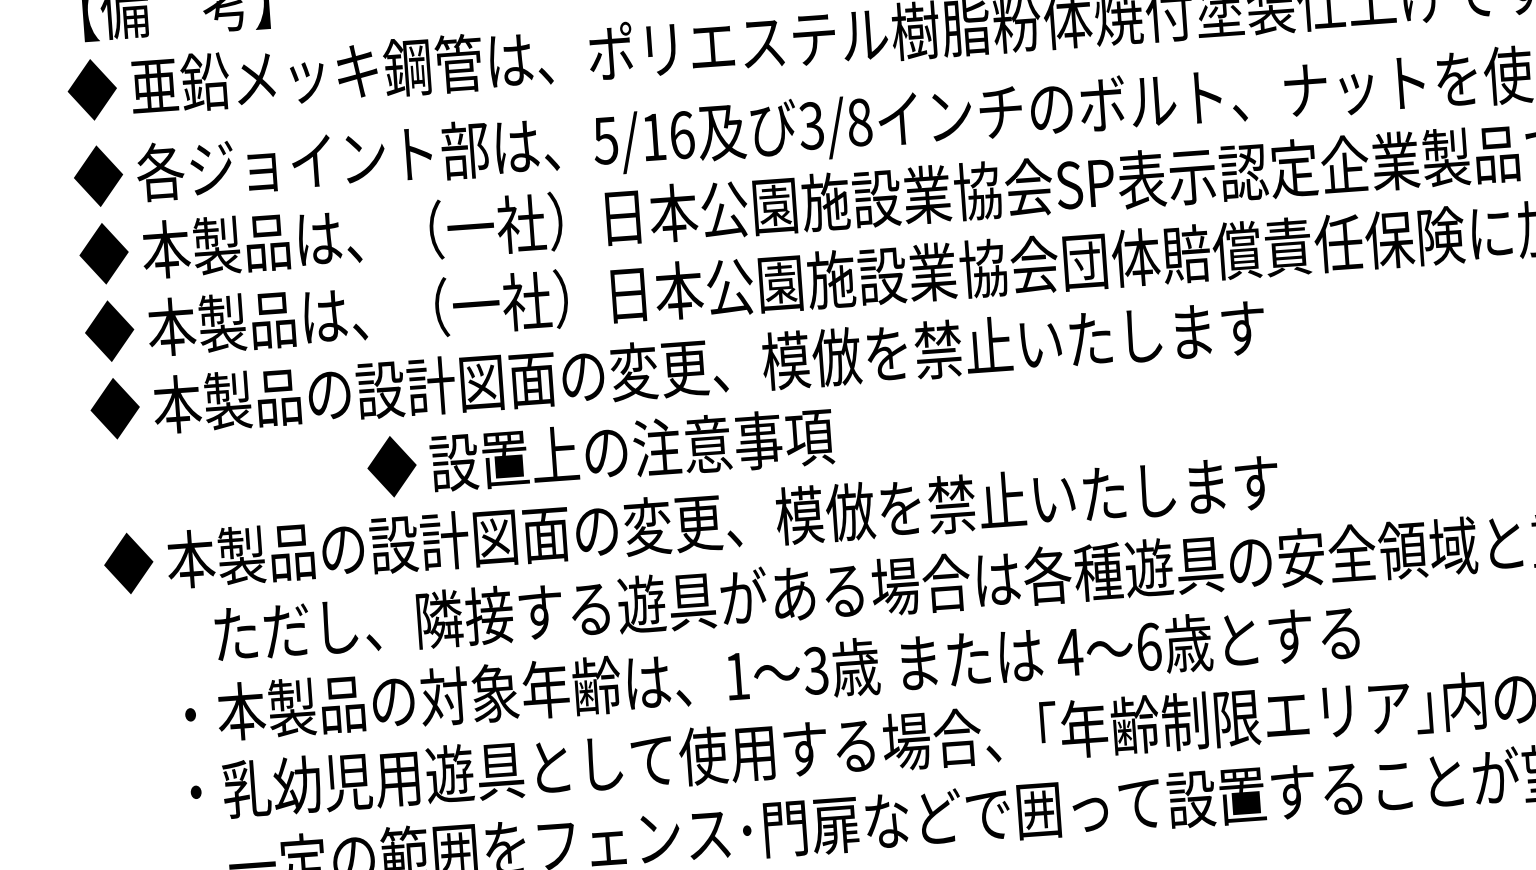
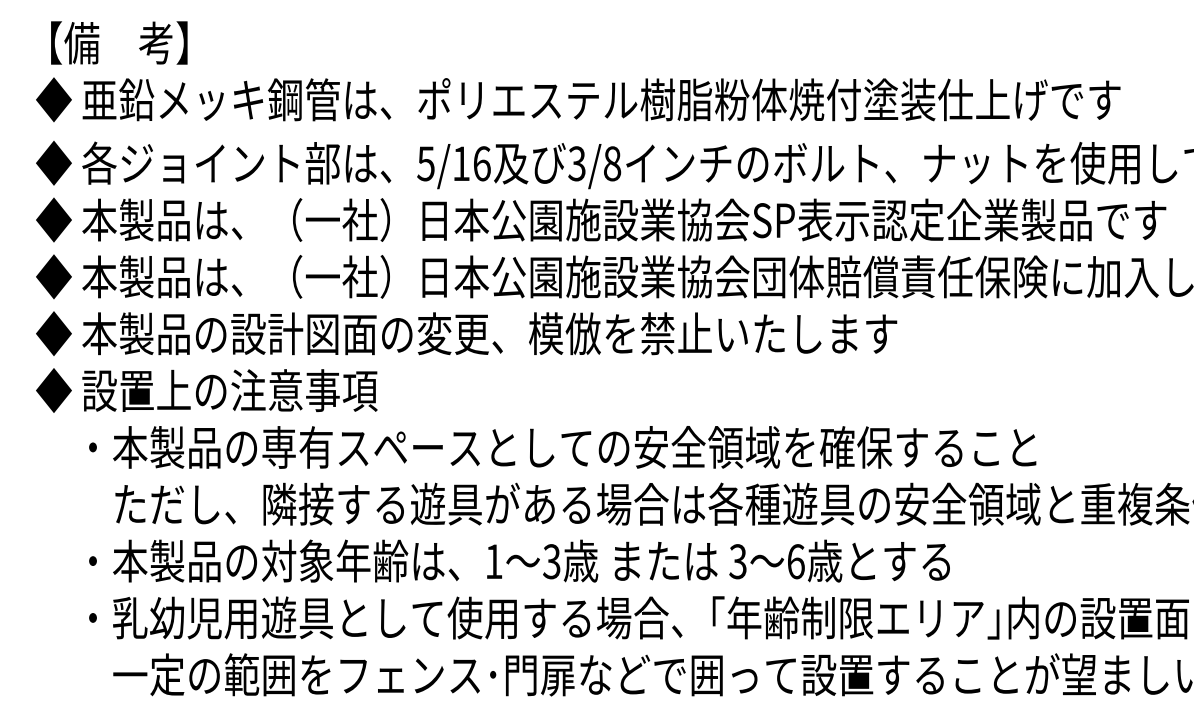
text: (599, 451) -> (206, 390), moved
text: (784, 516) -> (536, 447), ◆ 本製品の設計図面の変更、模倣を禁止いたします -> ・本製品の専有スペースとしての安全領域を確保すること
text: (1069, 652) -> (737, 561), 4 -> 3

